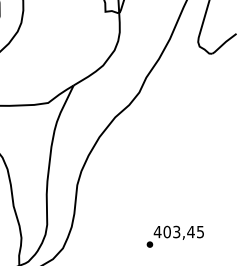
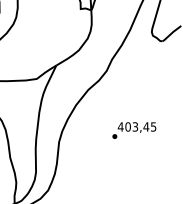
text: (175, 236) -> (134, 130), moved

